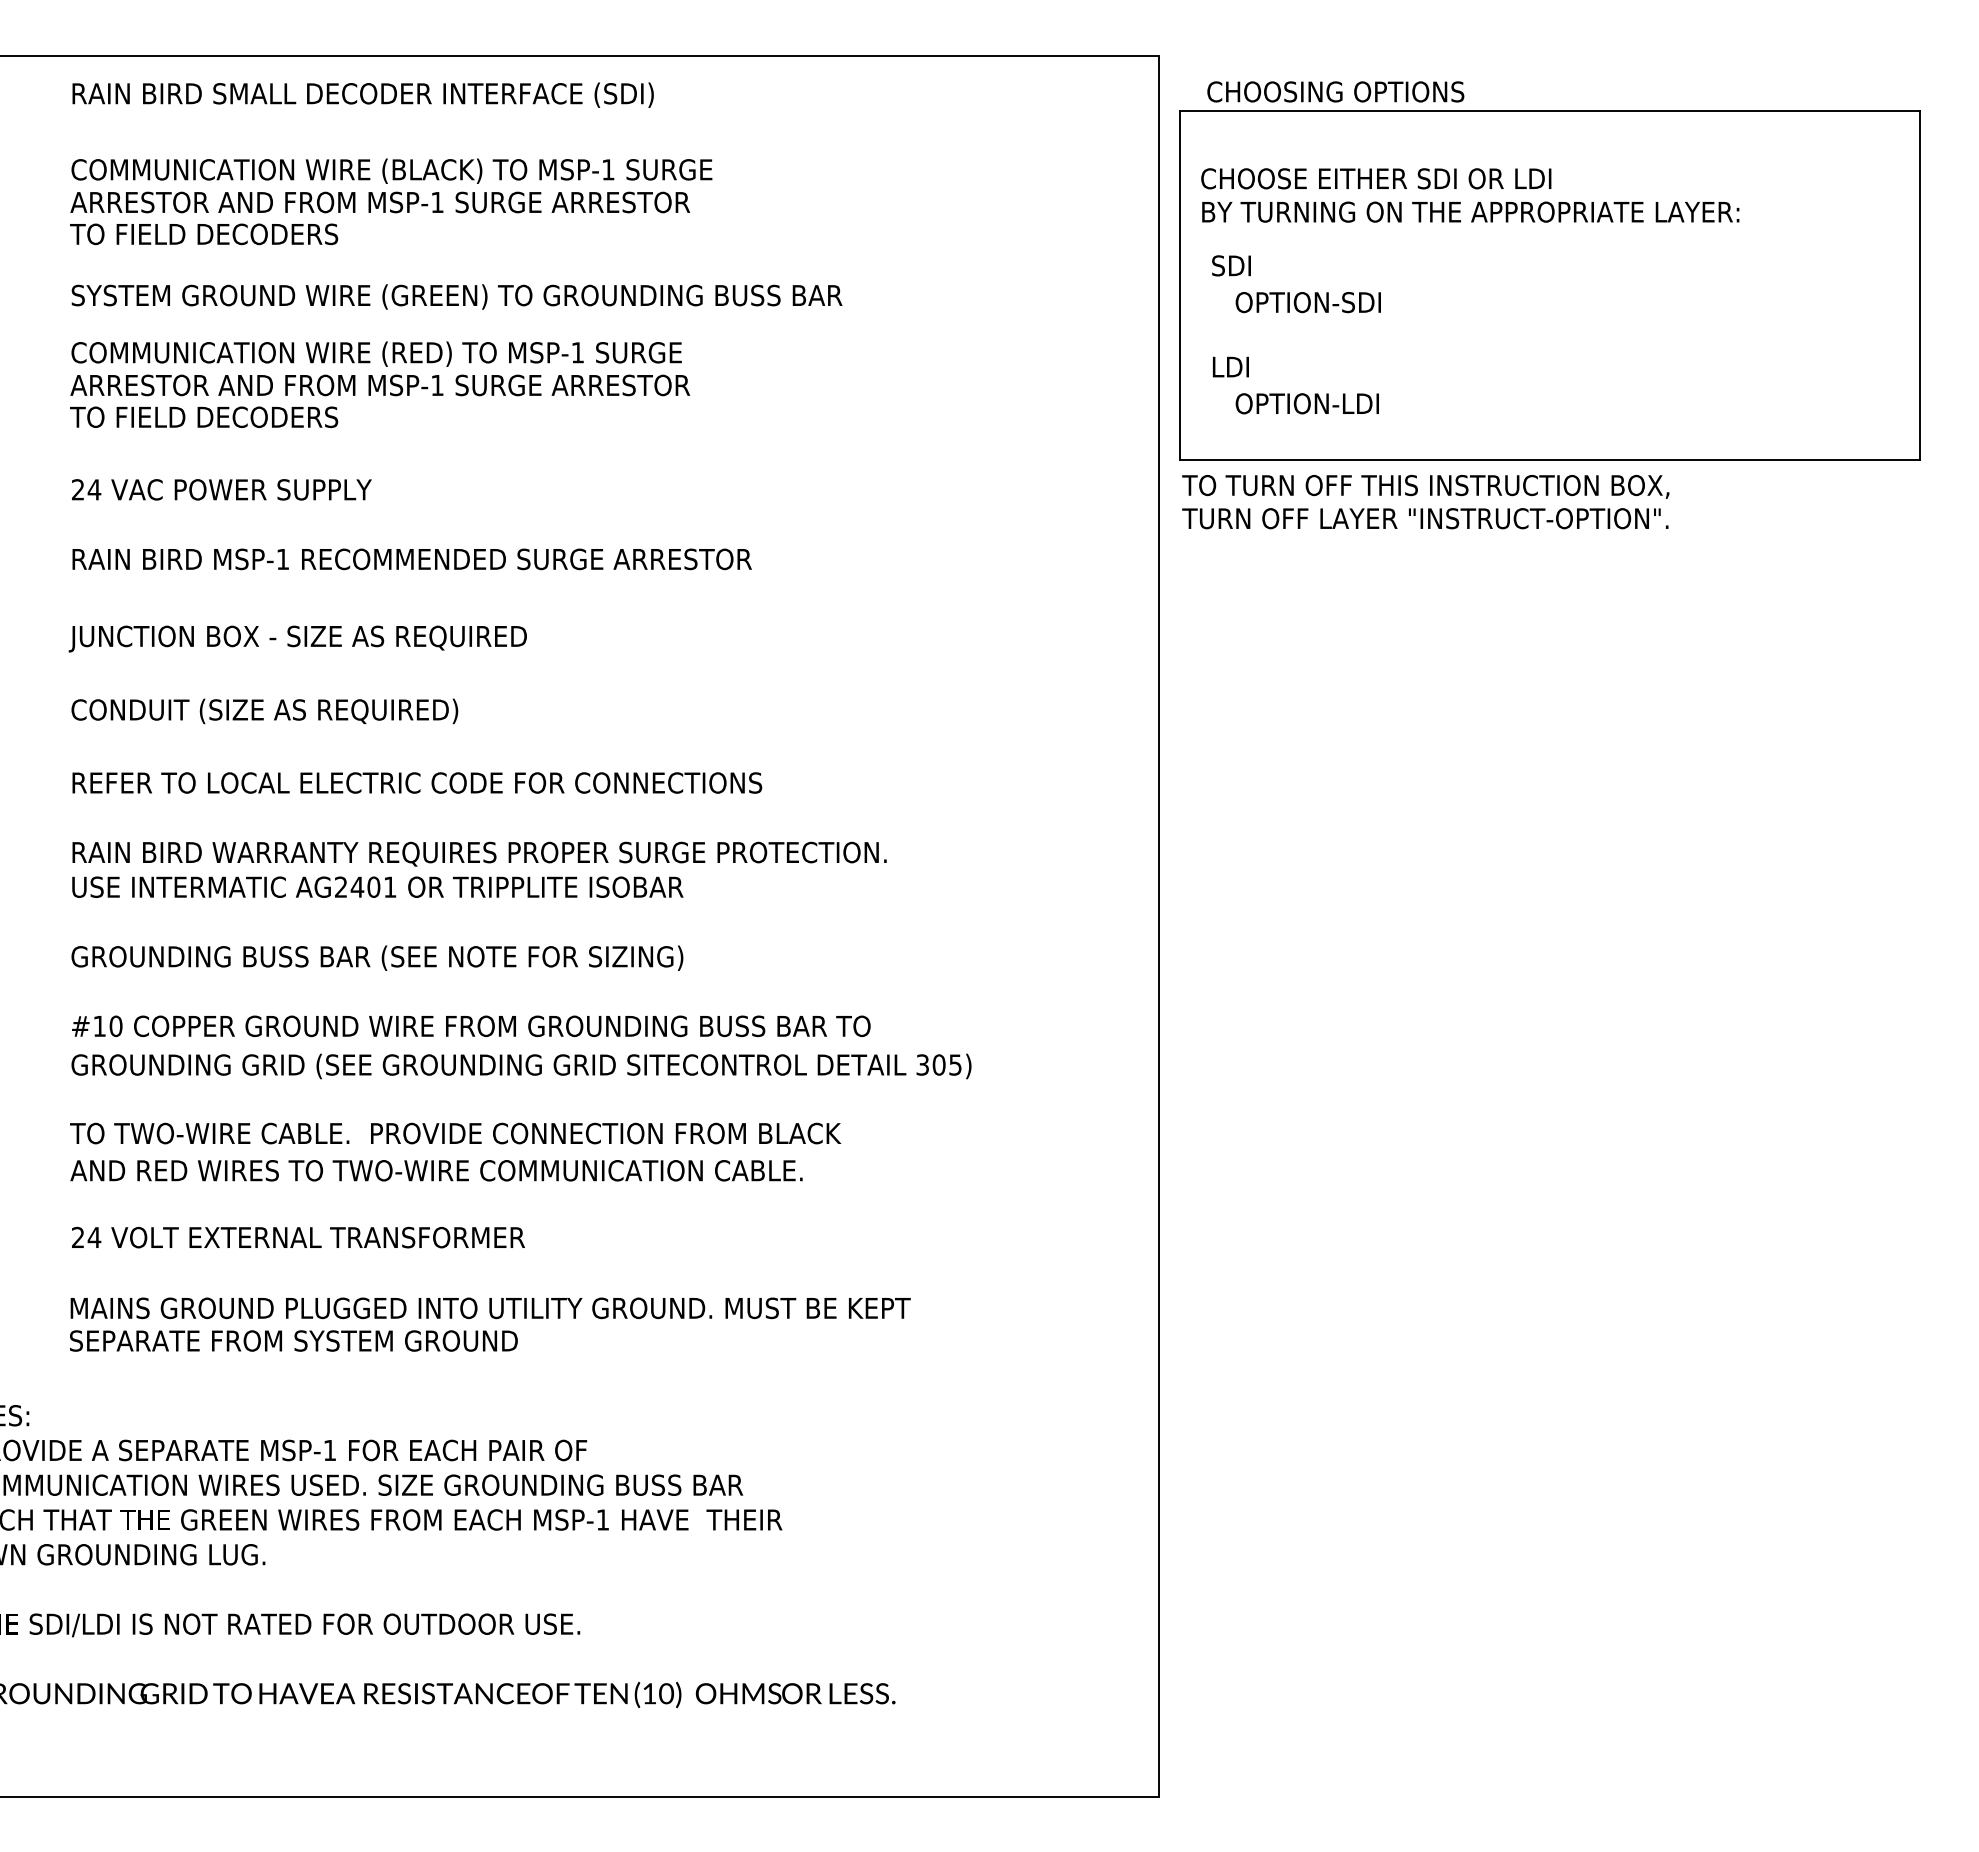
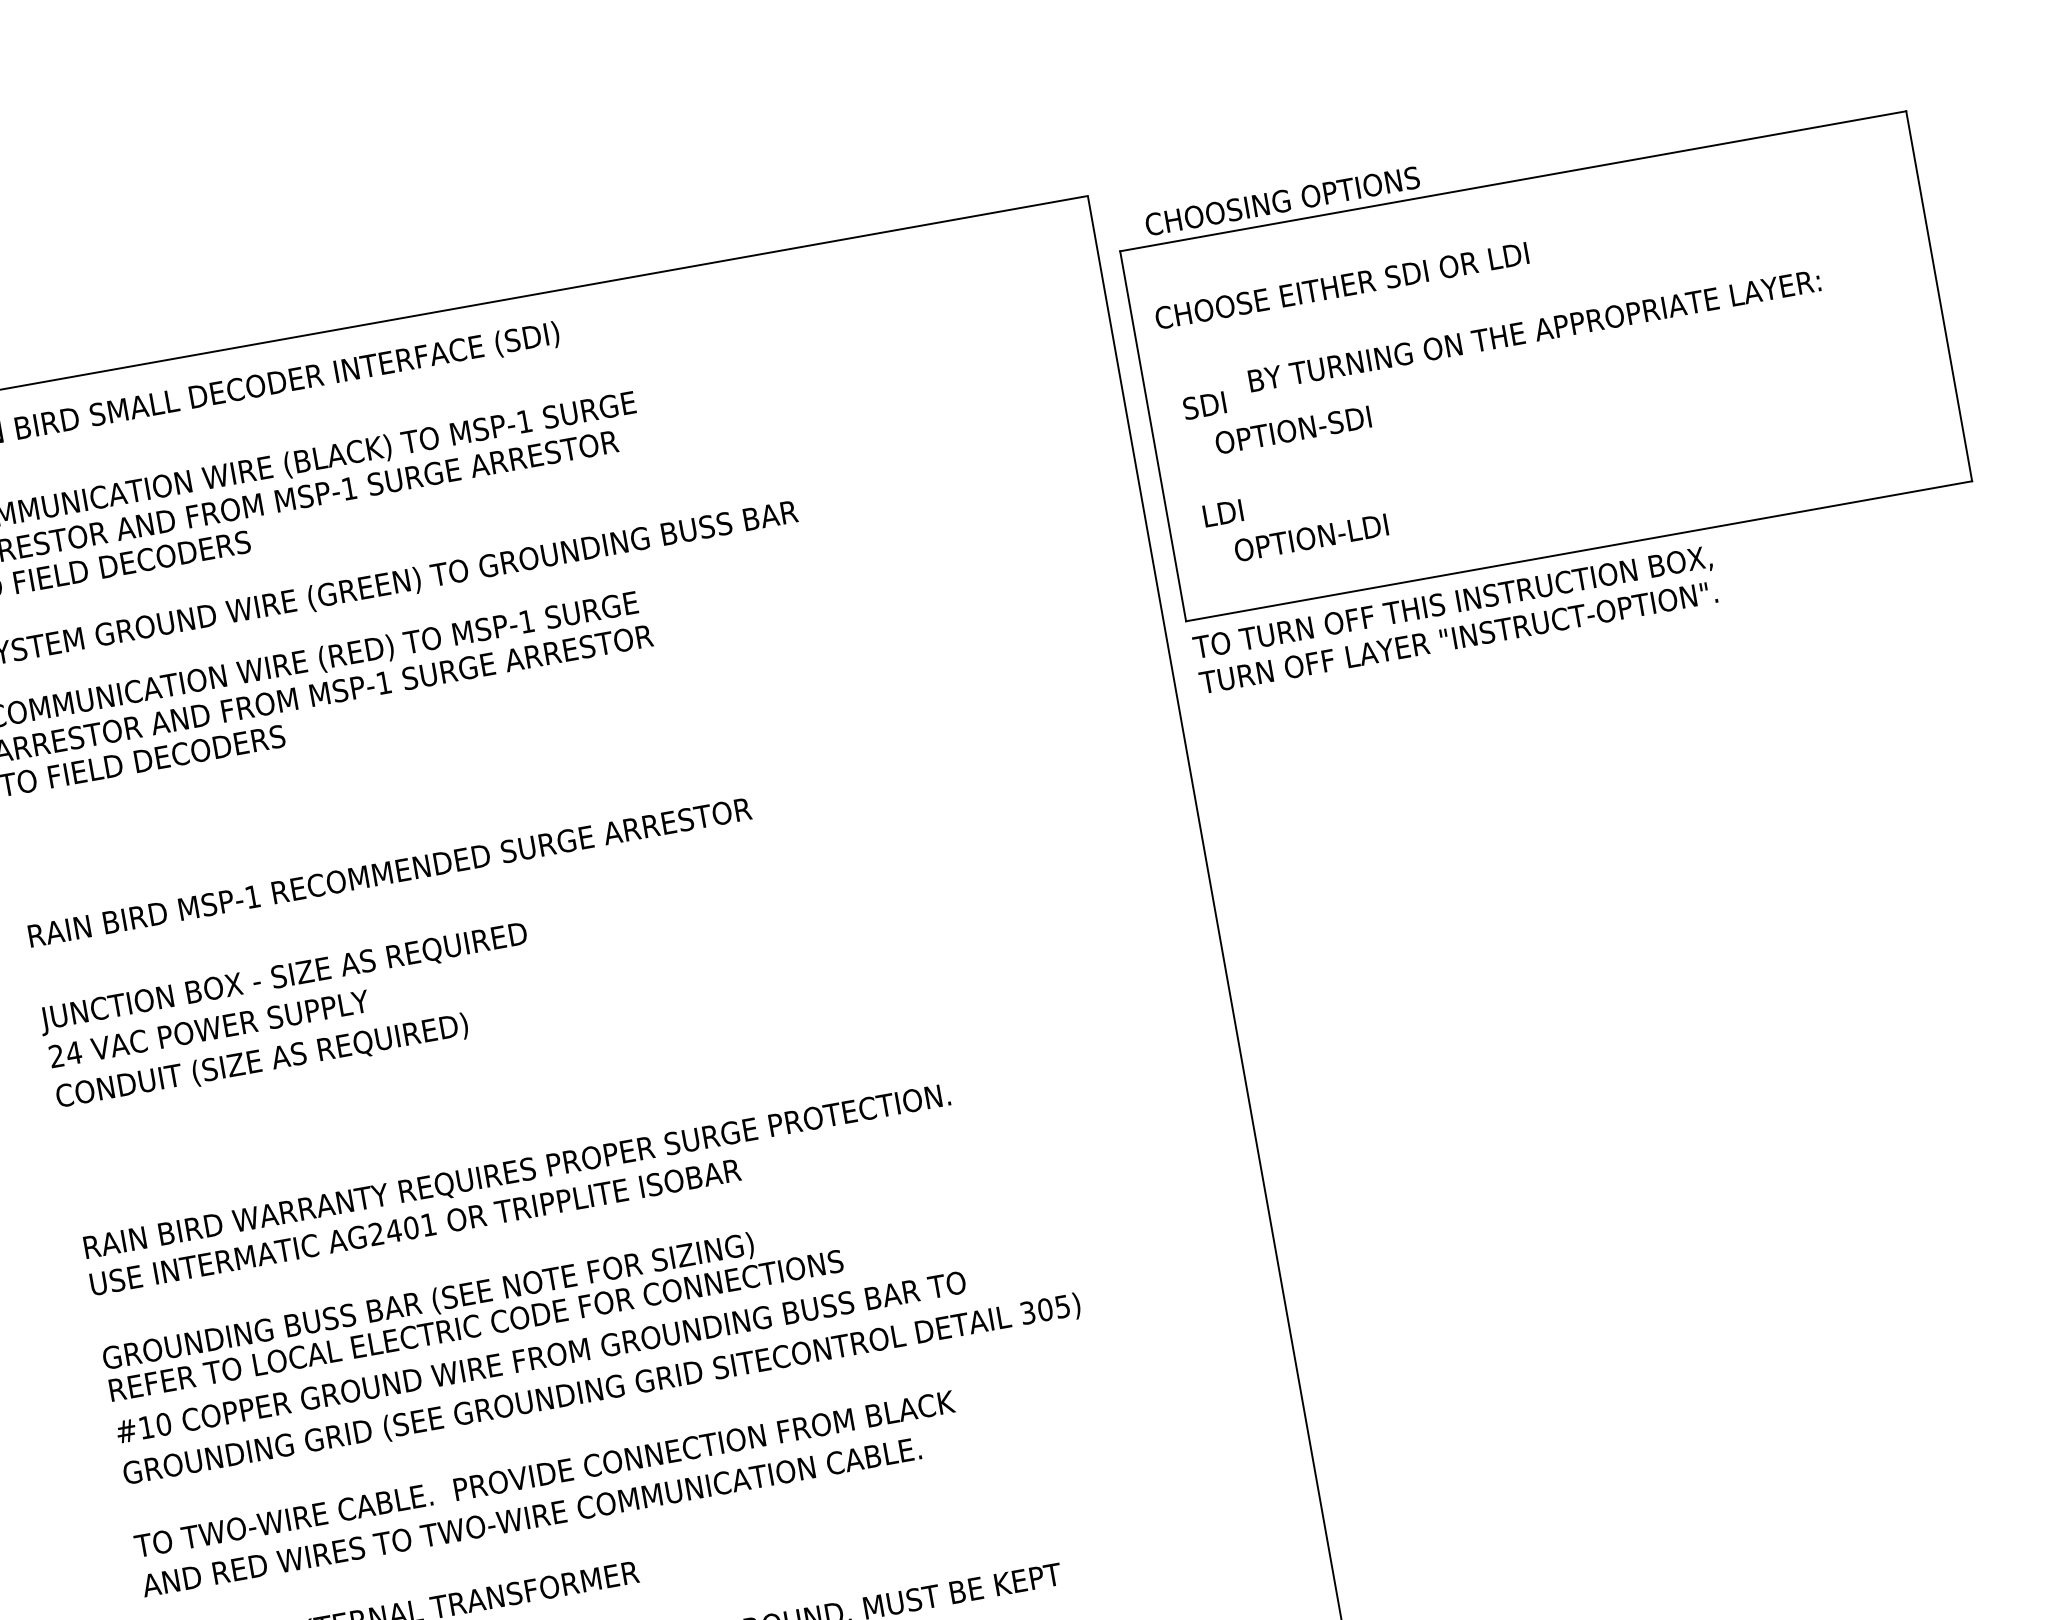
text: (1470, 211) -> (1534, 330), moved
text: (221, 489) -> (208, 1028), moved
text: (417, 782) -> (476, 1325), moved

